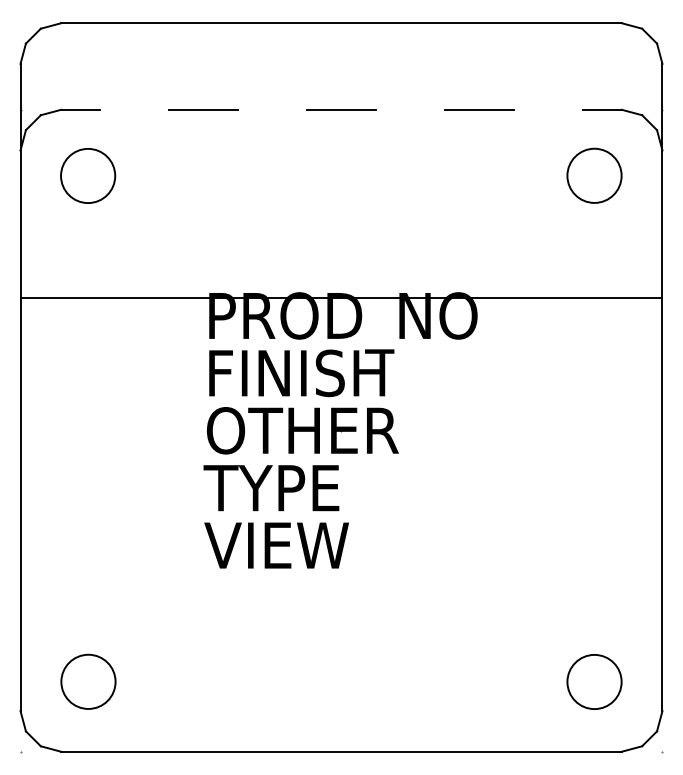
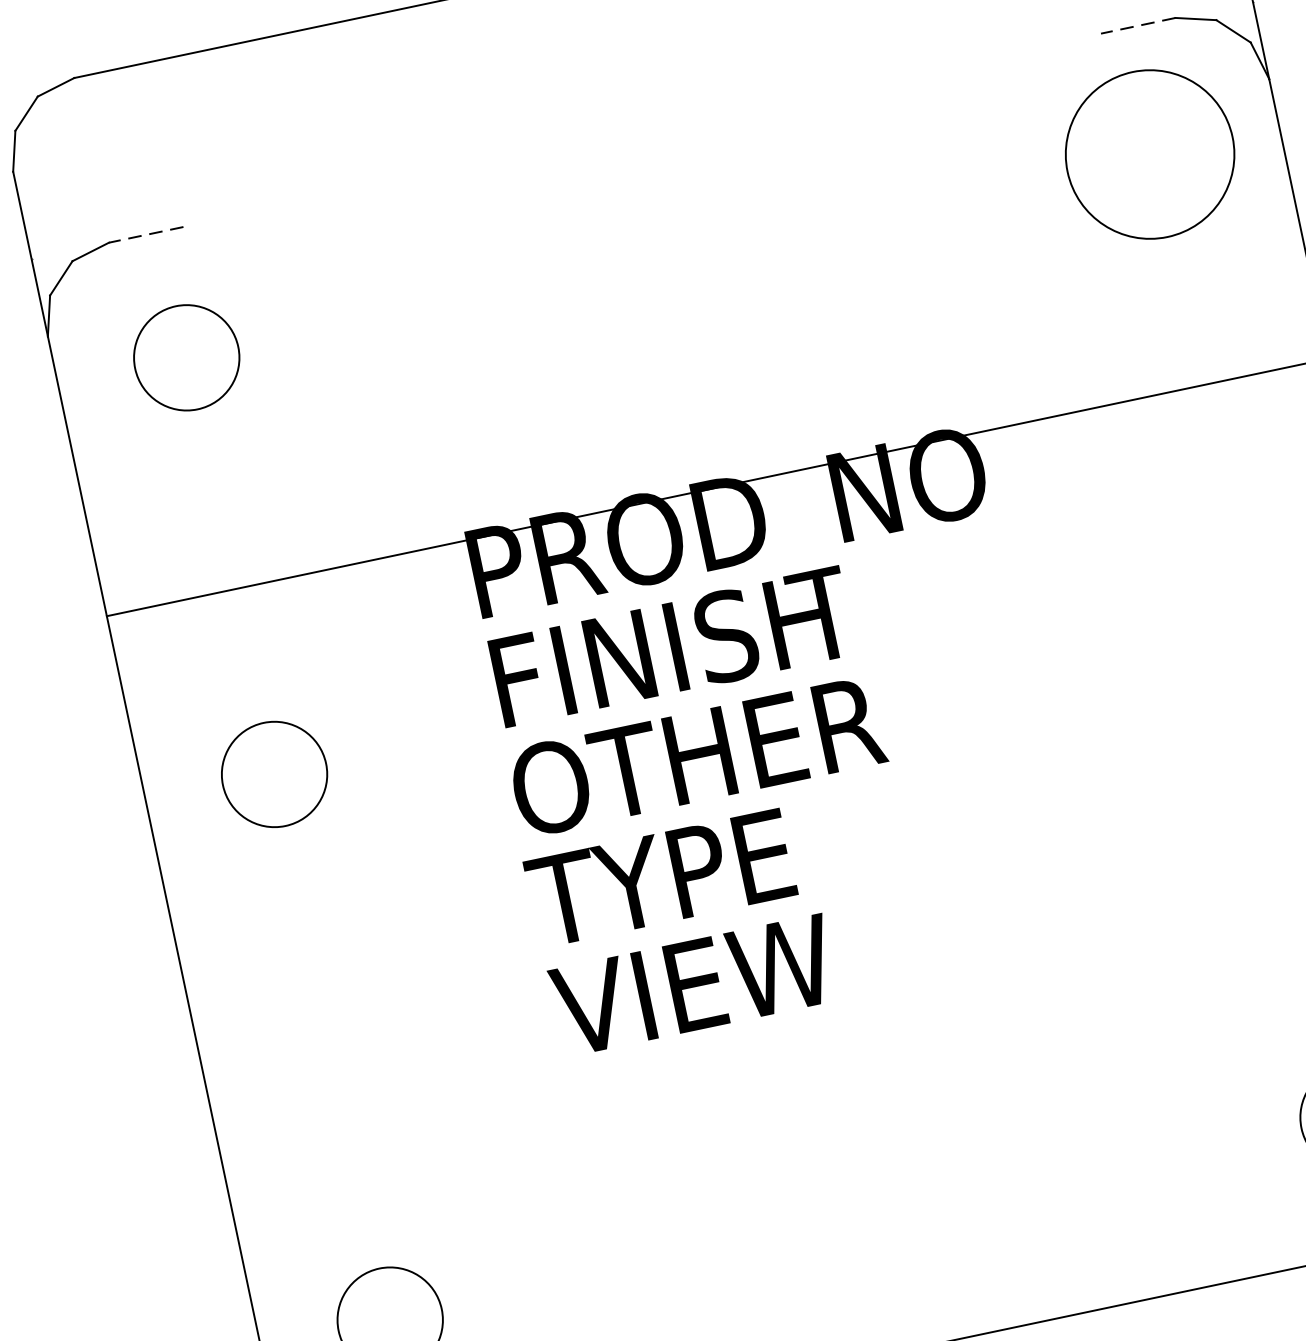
line: (80, 109) -> (145, 234), solid -> dashed
line: (203, 109) -> (379, 185), removed
line: (341, 109) -> (642, 129), removed
line: (479, 109) -> (904, 74), removed
line: (602, 109) -> (1138, 25), solid -> dashed
circle: (594, 175) -> (1149, 153), size x1.6
circle: (88, 394) -> (275, 773), added

